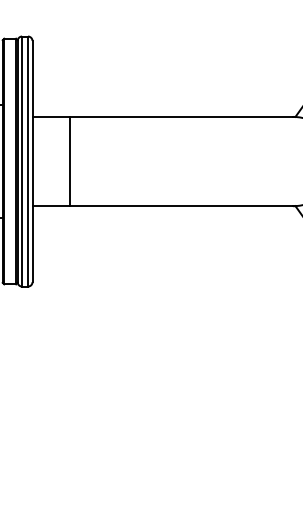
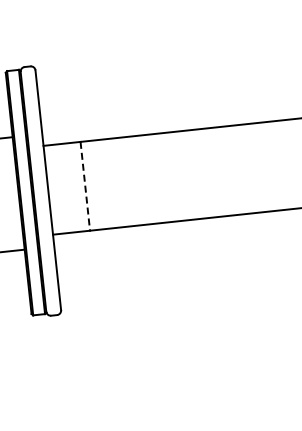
line: (22, 161) -> (38, 191), removed
line: (28, 161) -> (44, 190), removed
line: (69, 161) -> (85, 186), solid -> dashed

